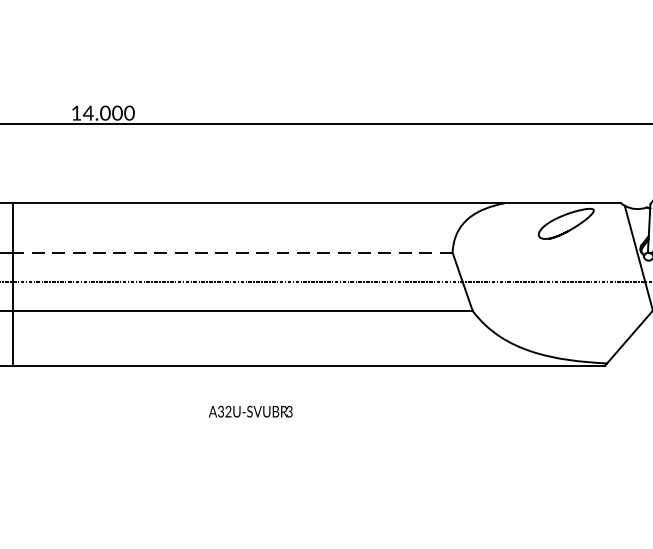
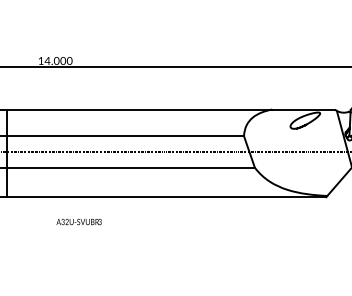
line: (232, 253) -> (125, 136), dashed -> solid
text: (249, 412) -> (78, 222), moved

